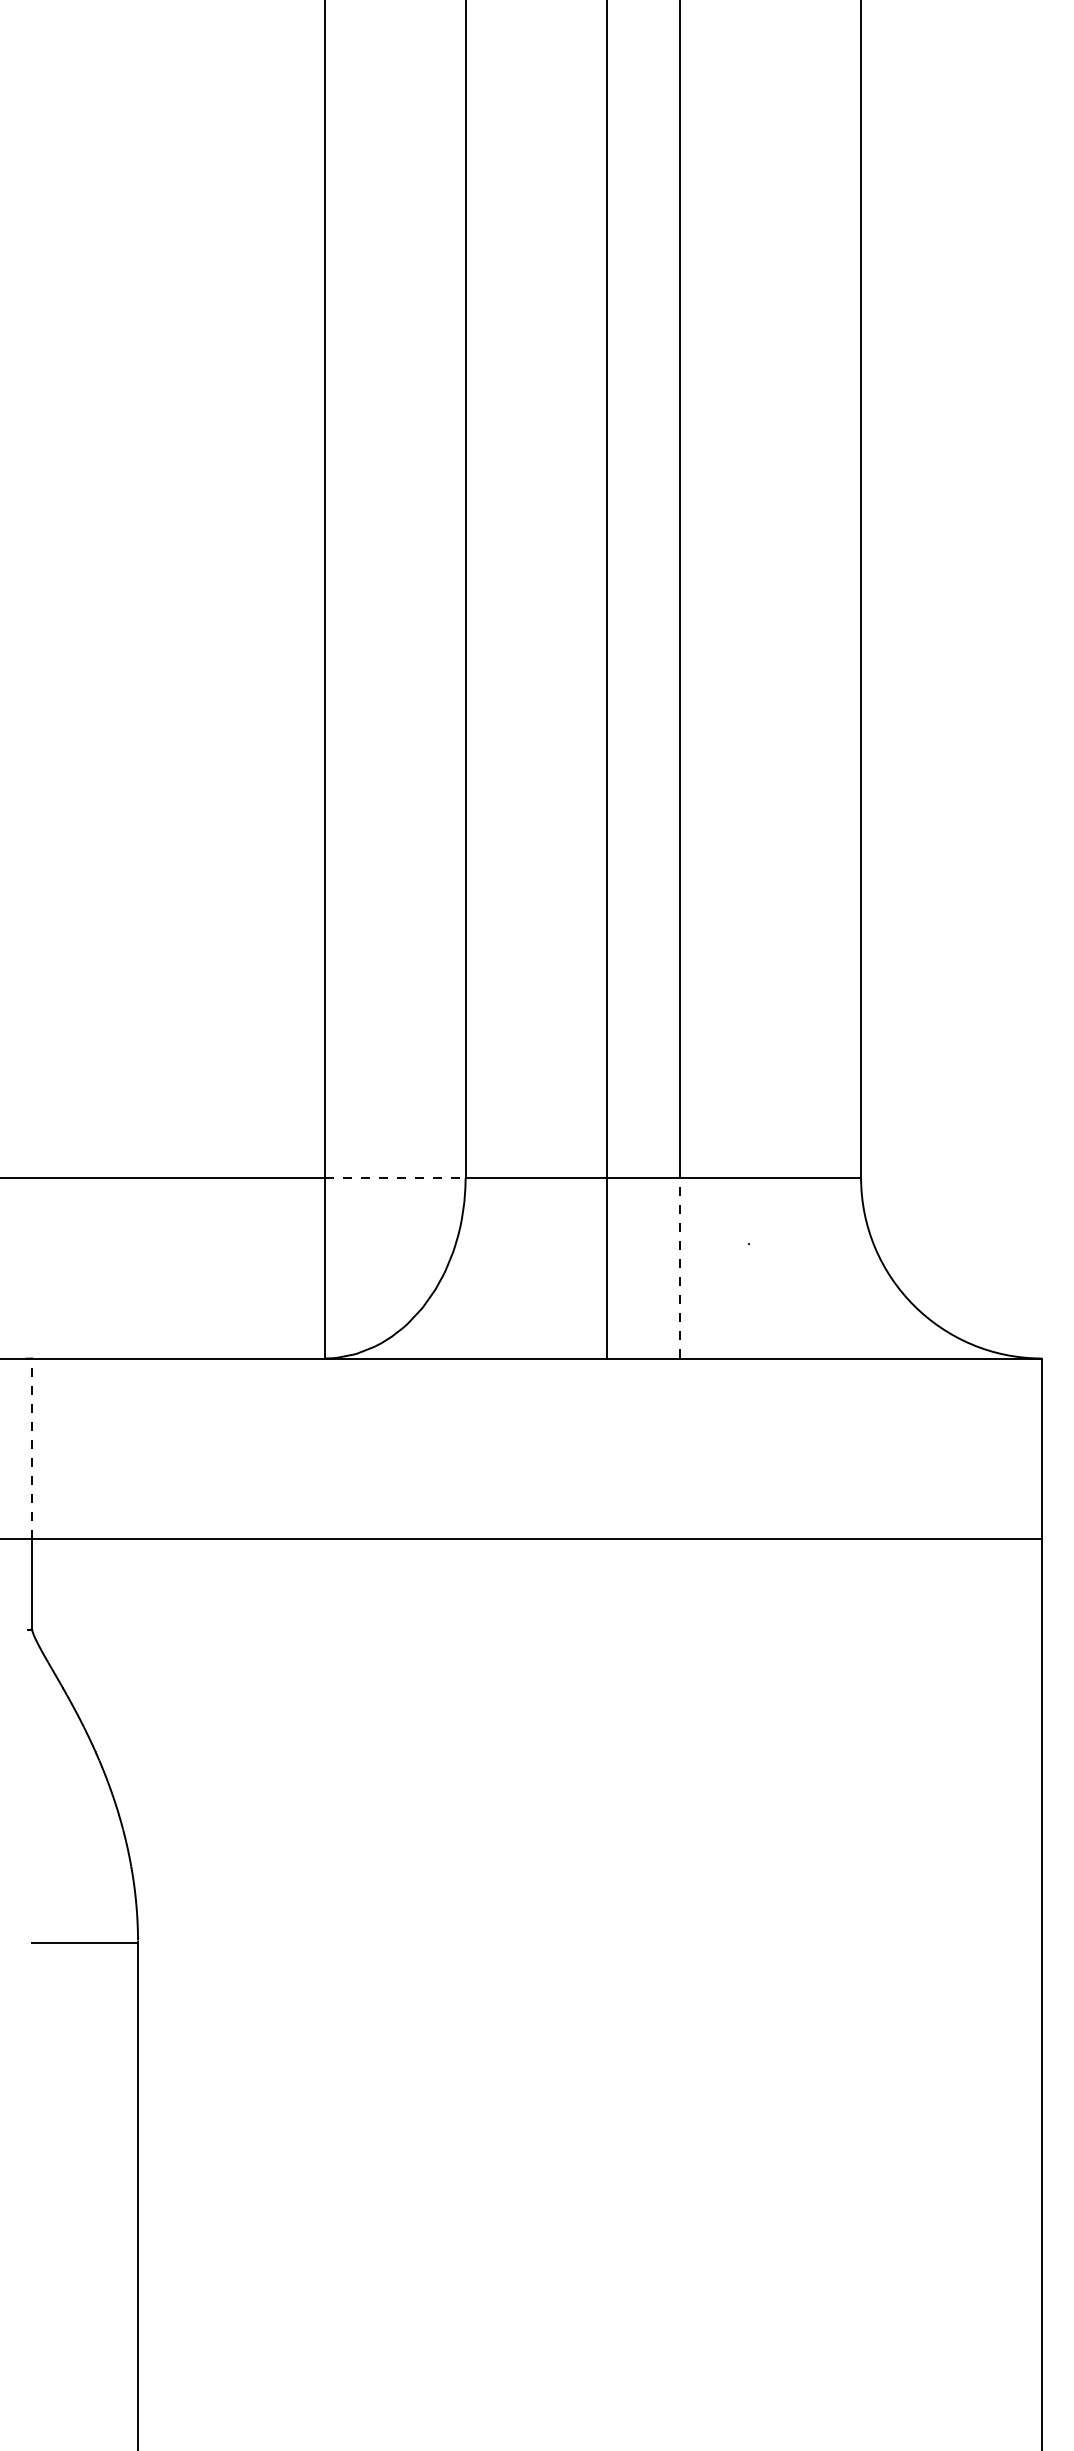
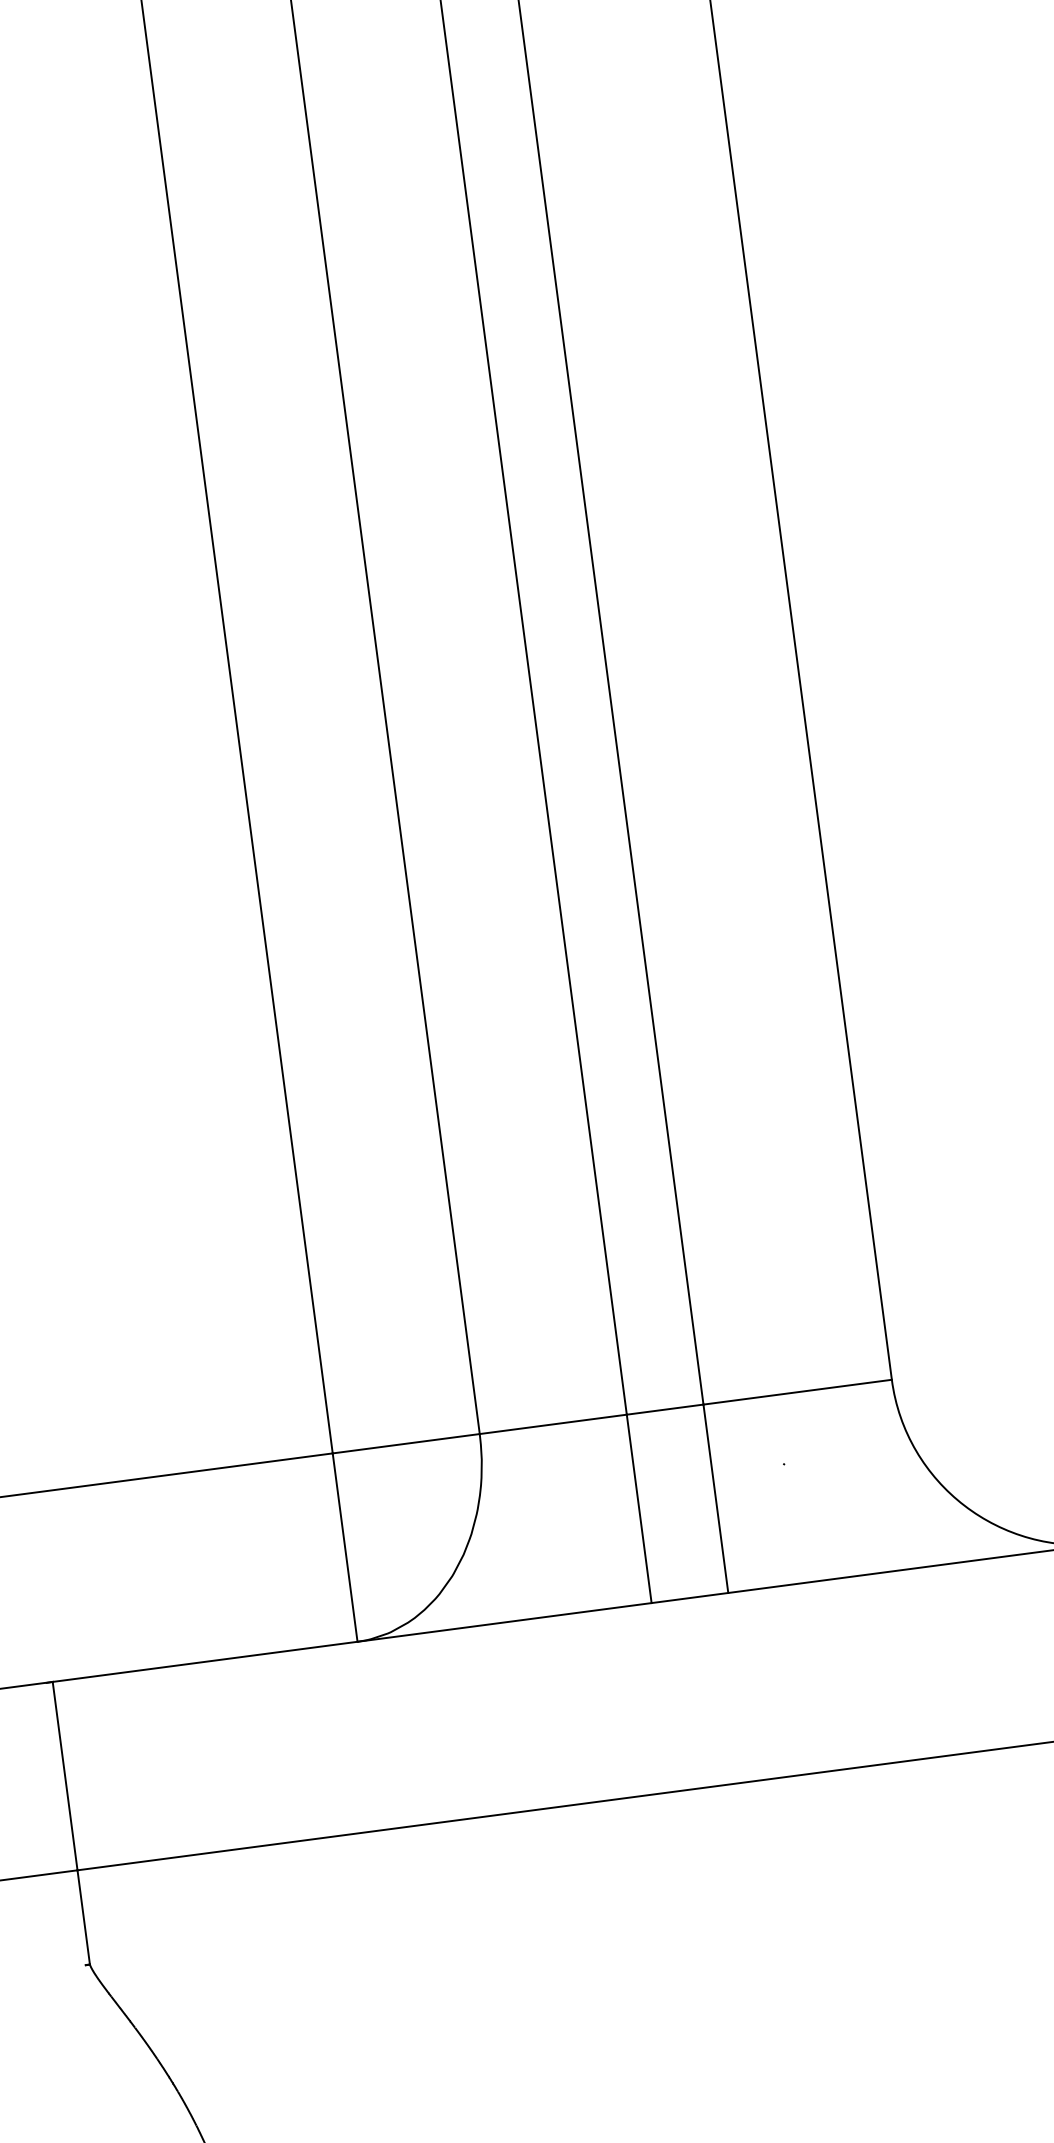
line: (395, 1177) -> (406, 1443), dashed -> solid
line: (680, 1267) -> (715, 1498), dashed -> solid
line: (32, 1448) -> (65, 1775), dashed -> solid

